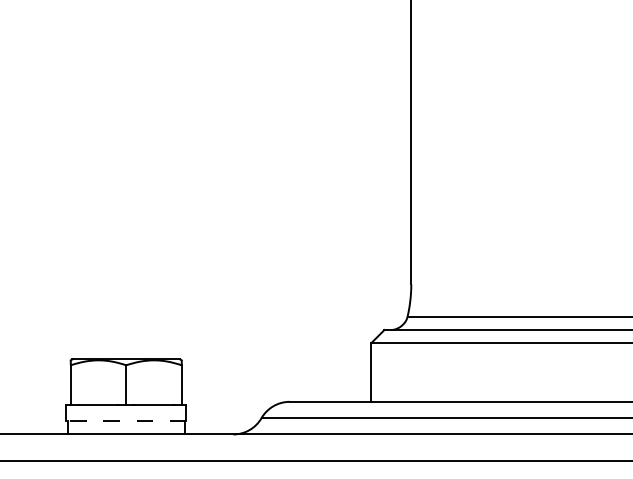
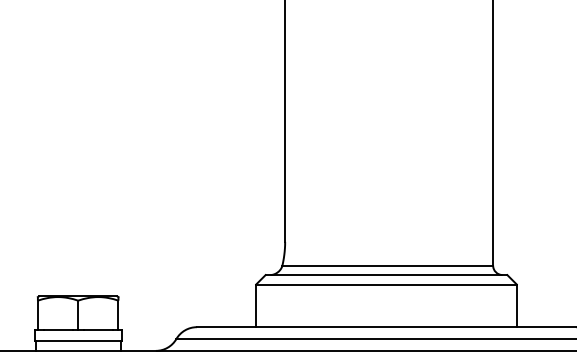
line: (126, 421) -> (78, 341), dashed -> solid

